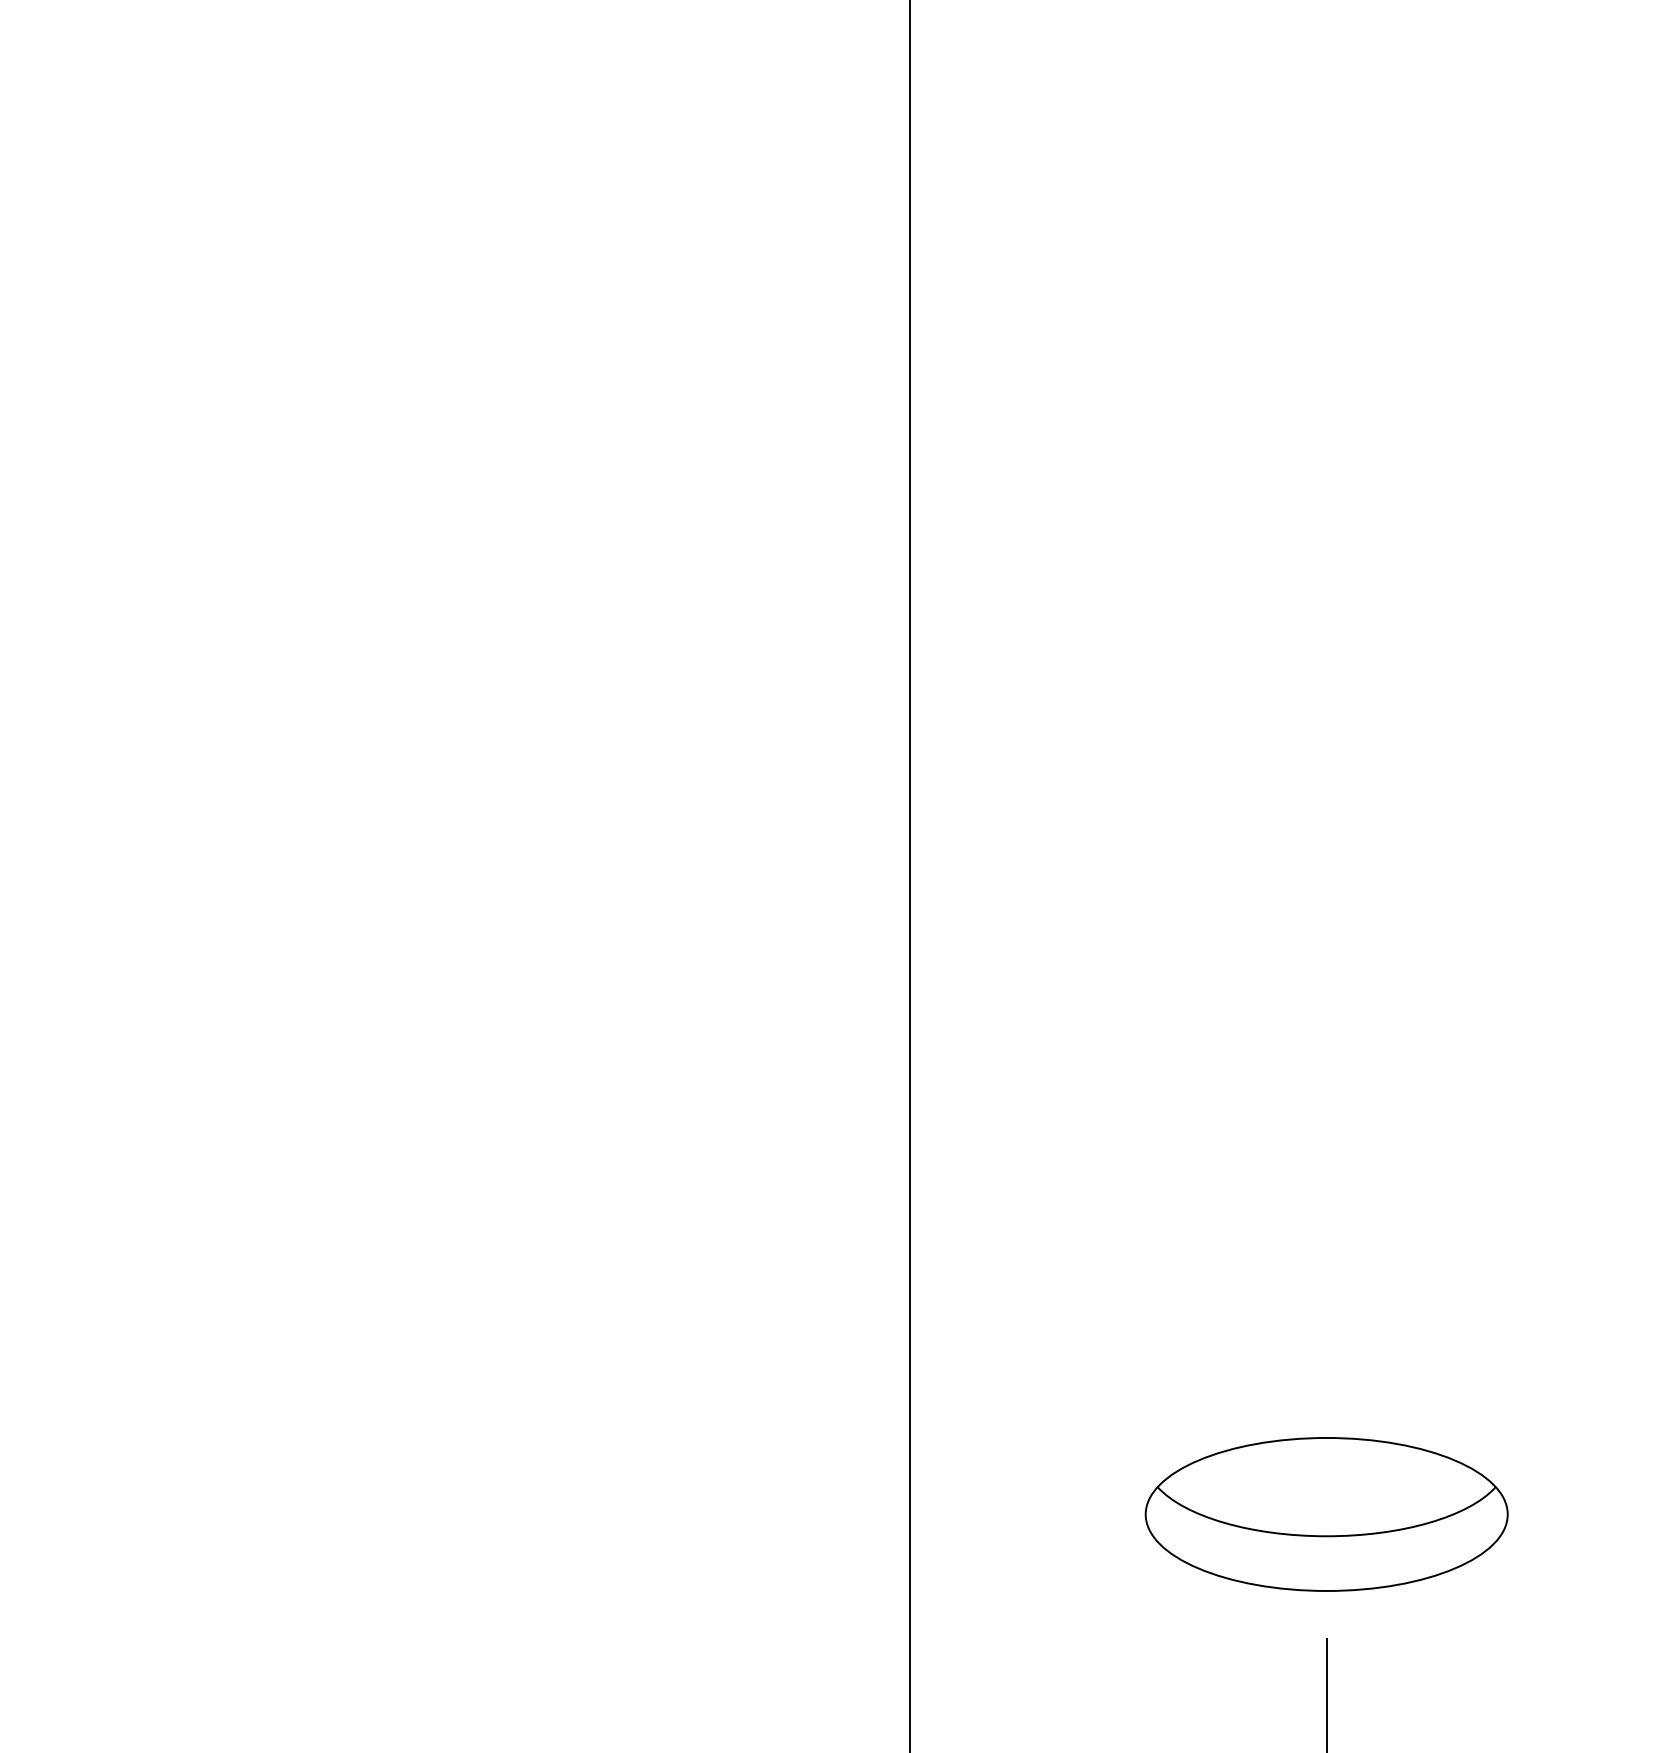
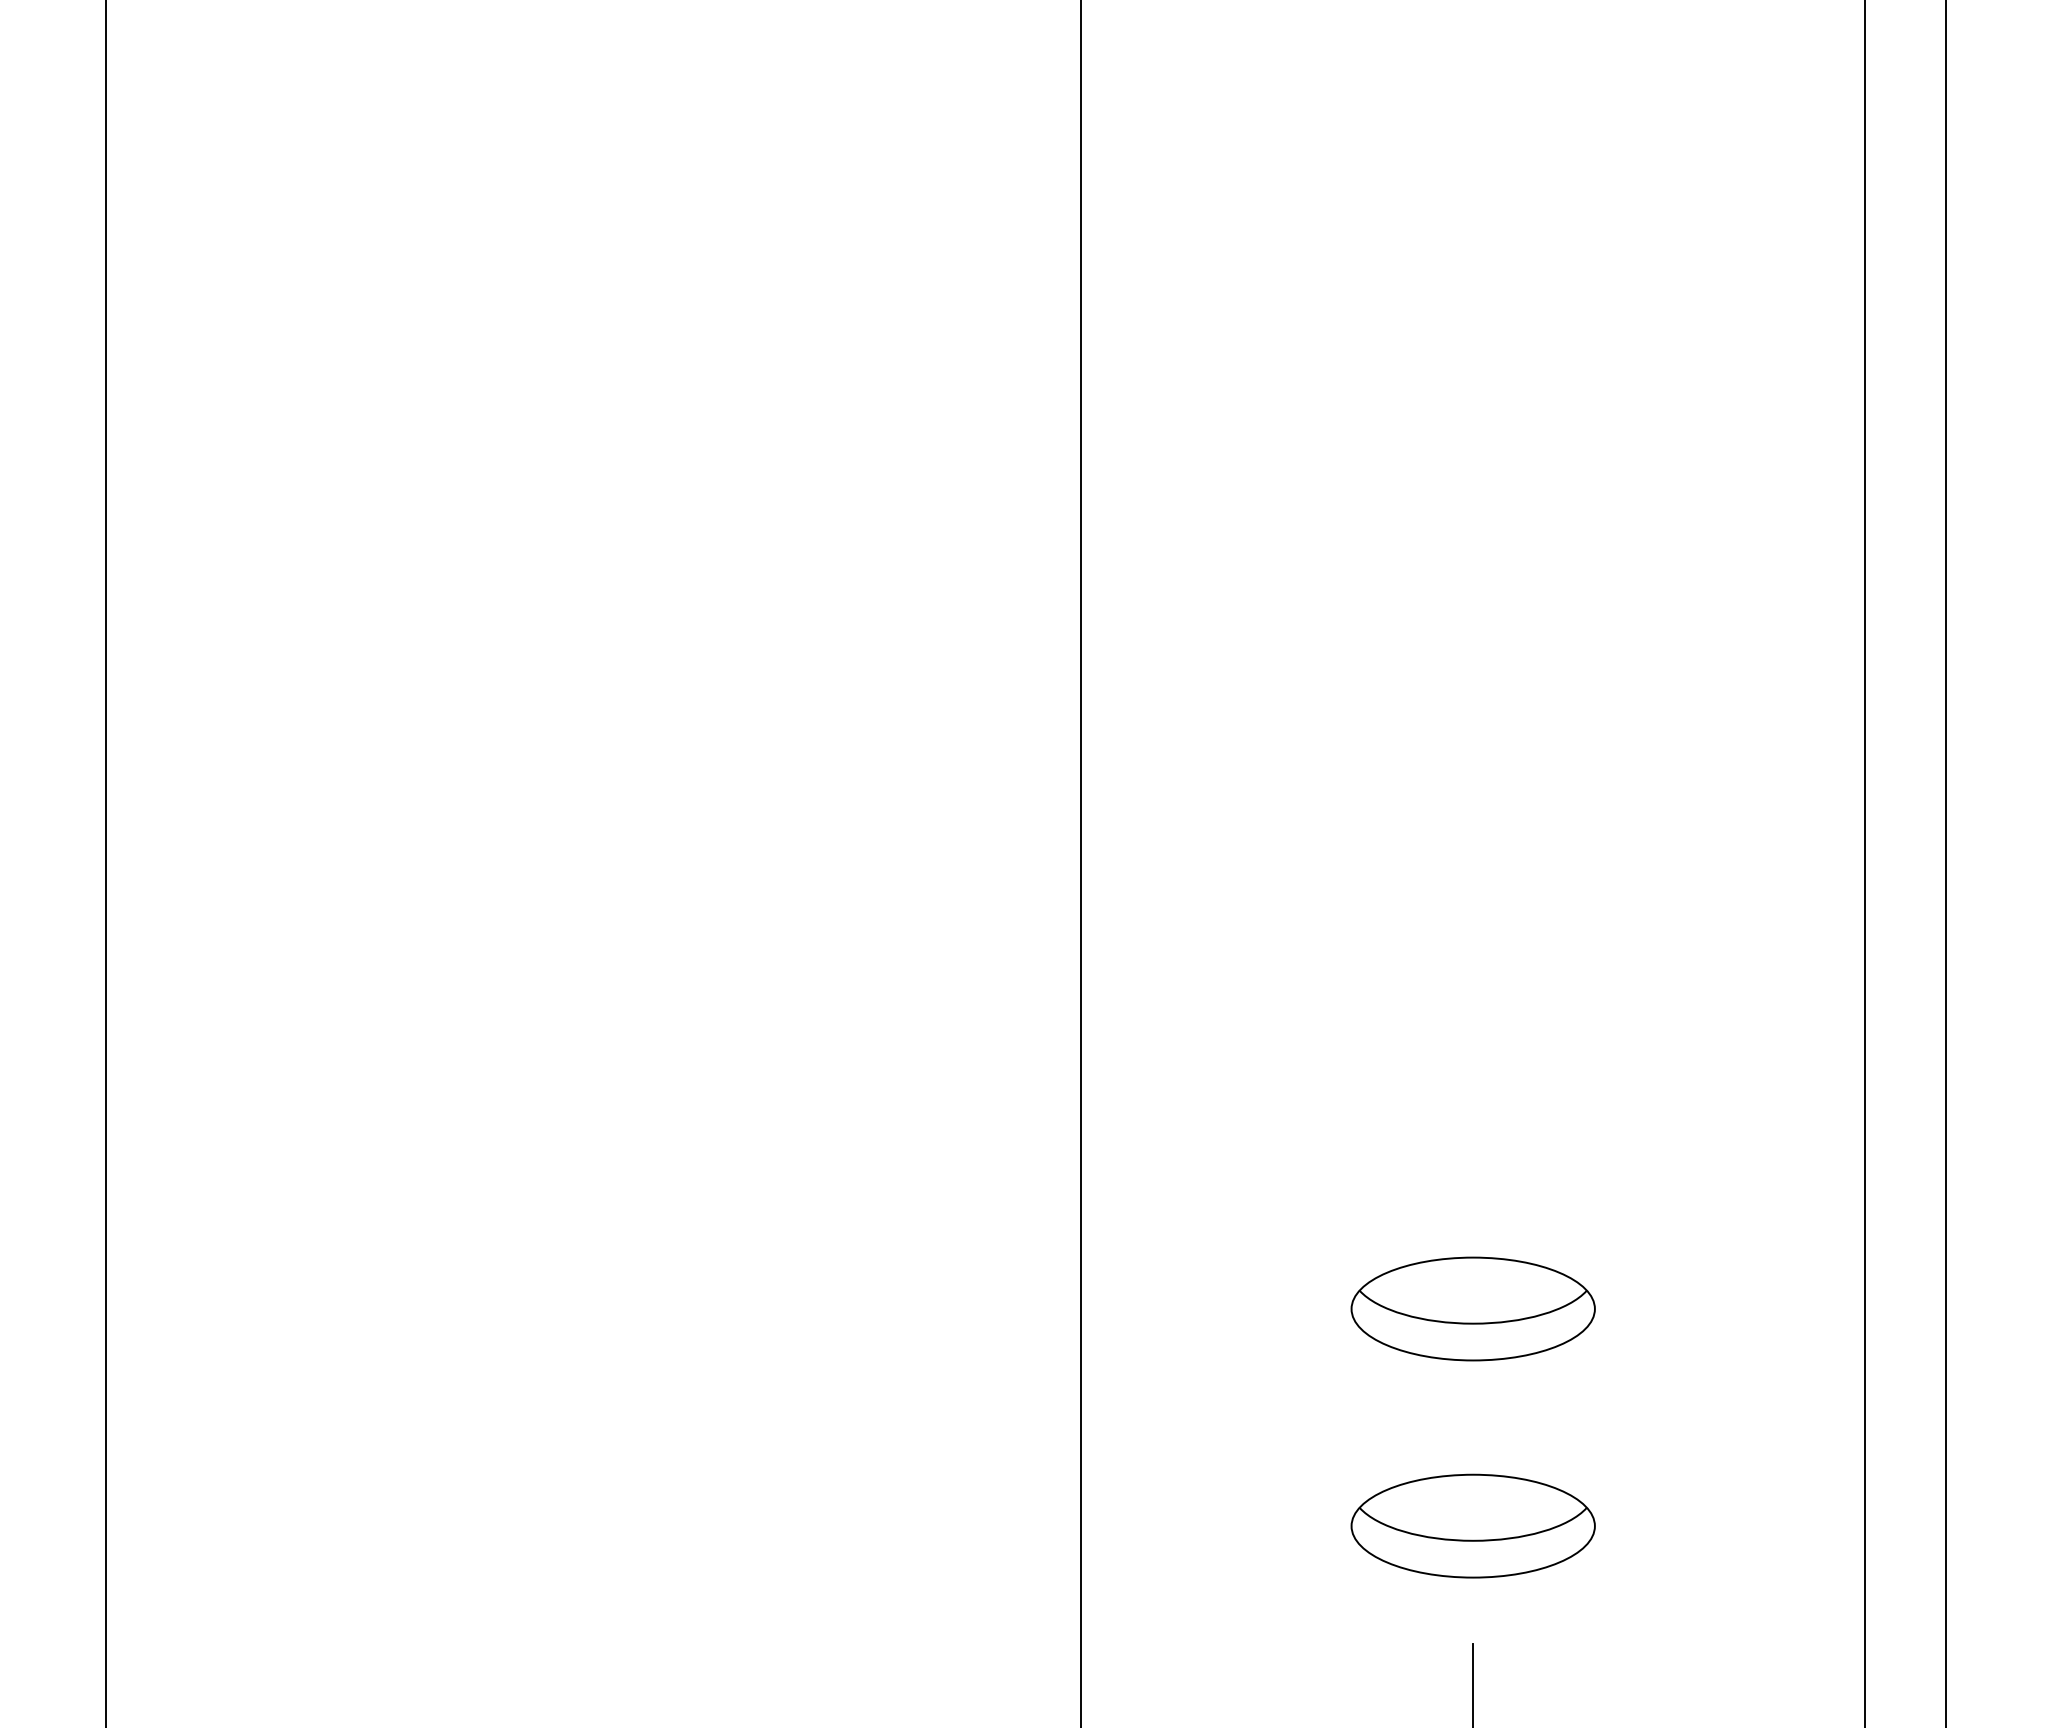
part: (1325, 1283) -> (1472, 1308), added
part: (1325, 1513) -> (1472, 1525), size x0.71

